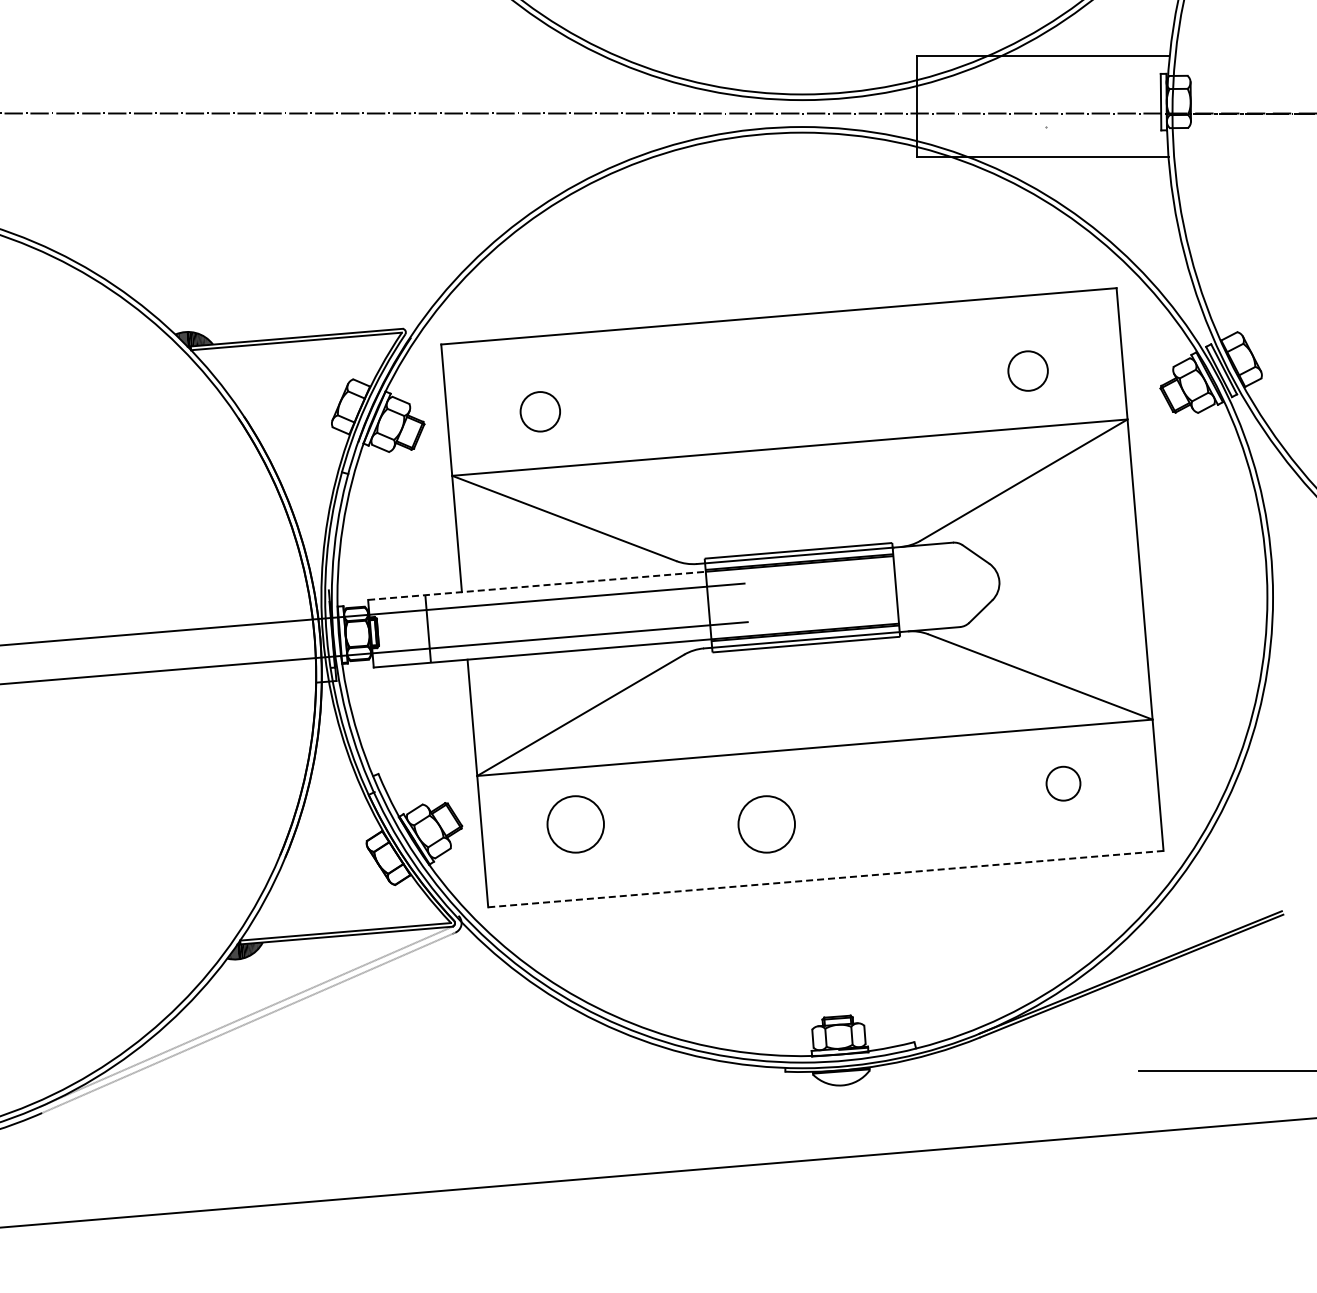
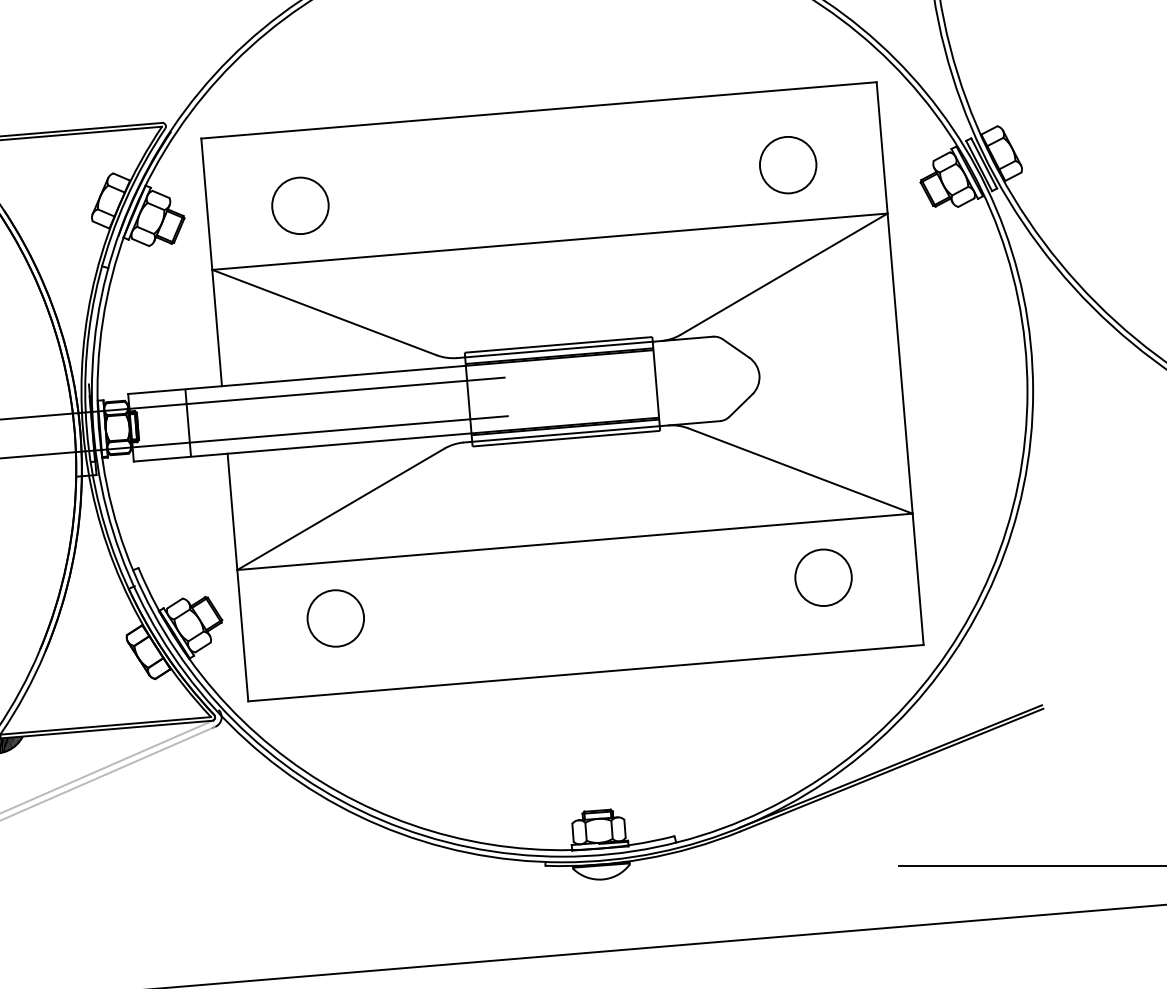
circle: (1027, 370) -> (787, 164), size x1.43
circle: (540, 411) -> (300, 205), size x1.43
line: (537, 585) -> (297, 379), dashed -> solid
circle: (1063, 783) -> (823, 577), size x1.67
circle: (766, 824) -> (526, 618), removed
line: (825, 879) -> (585, 673), dashed -> solid

